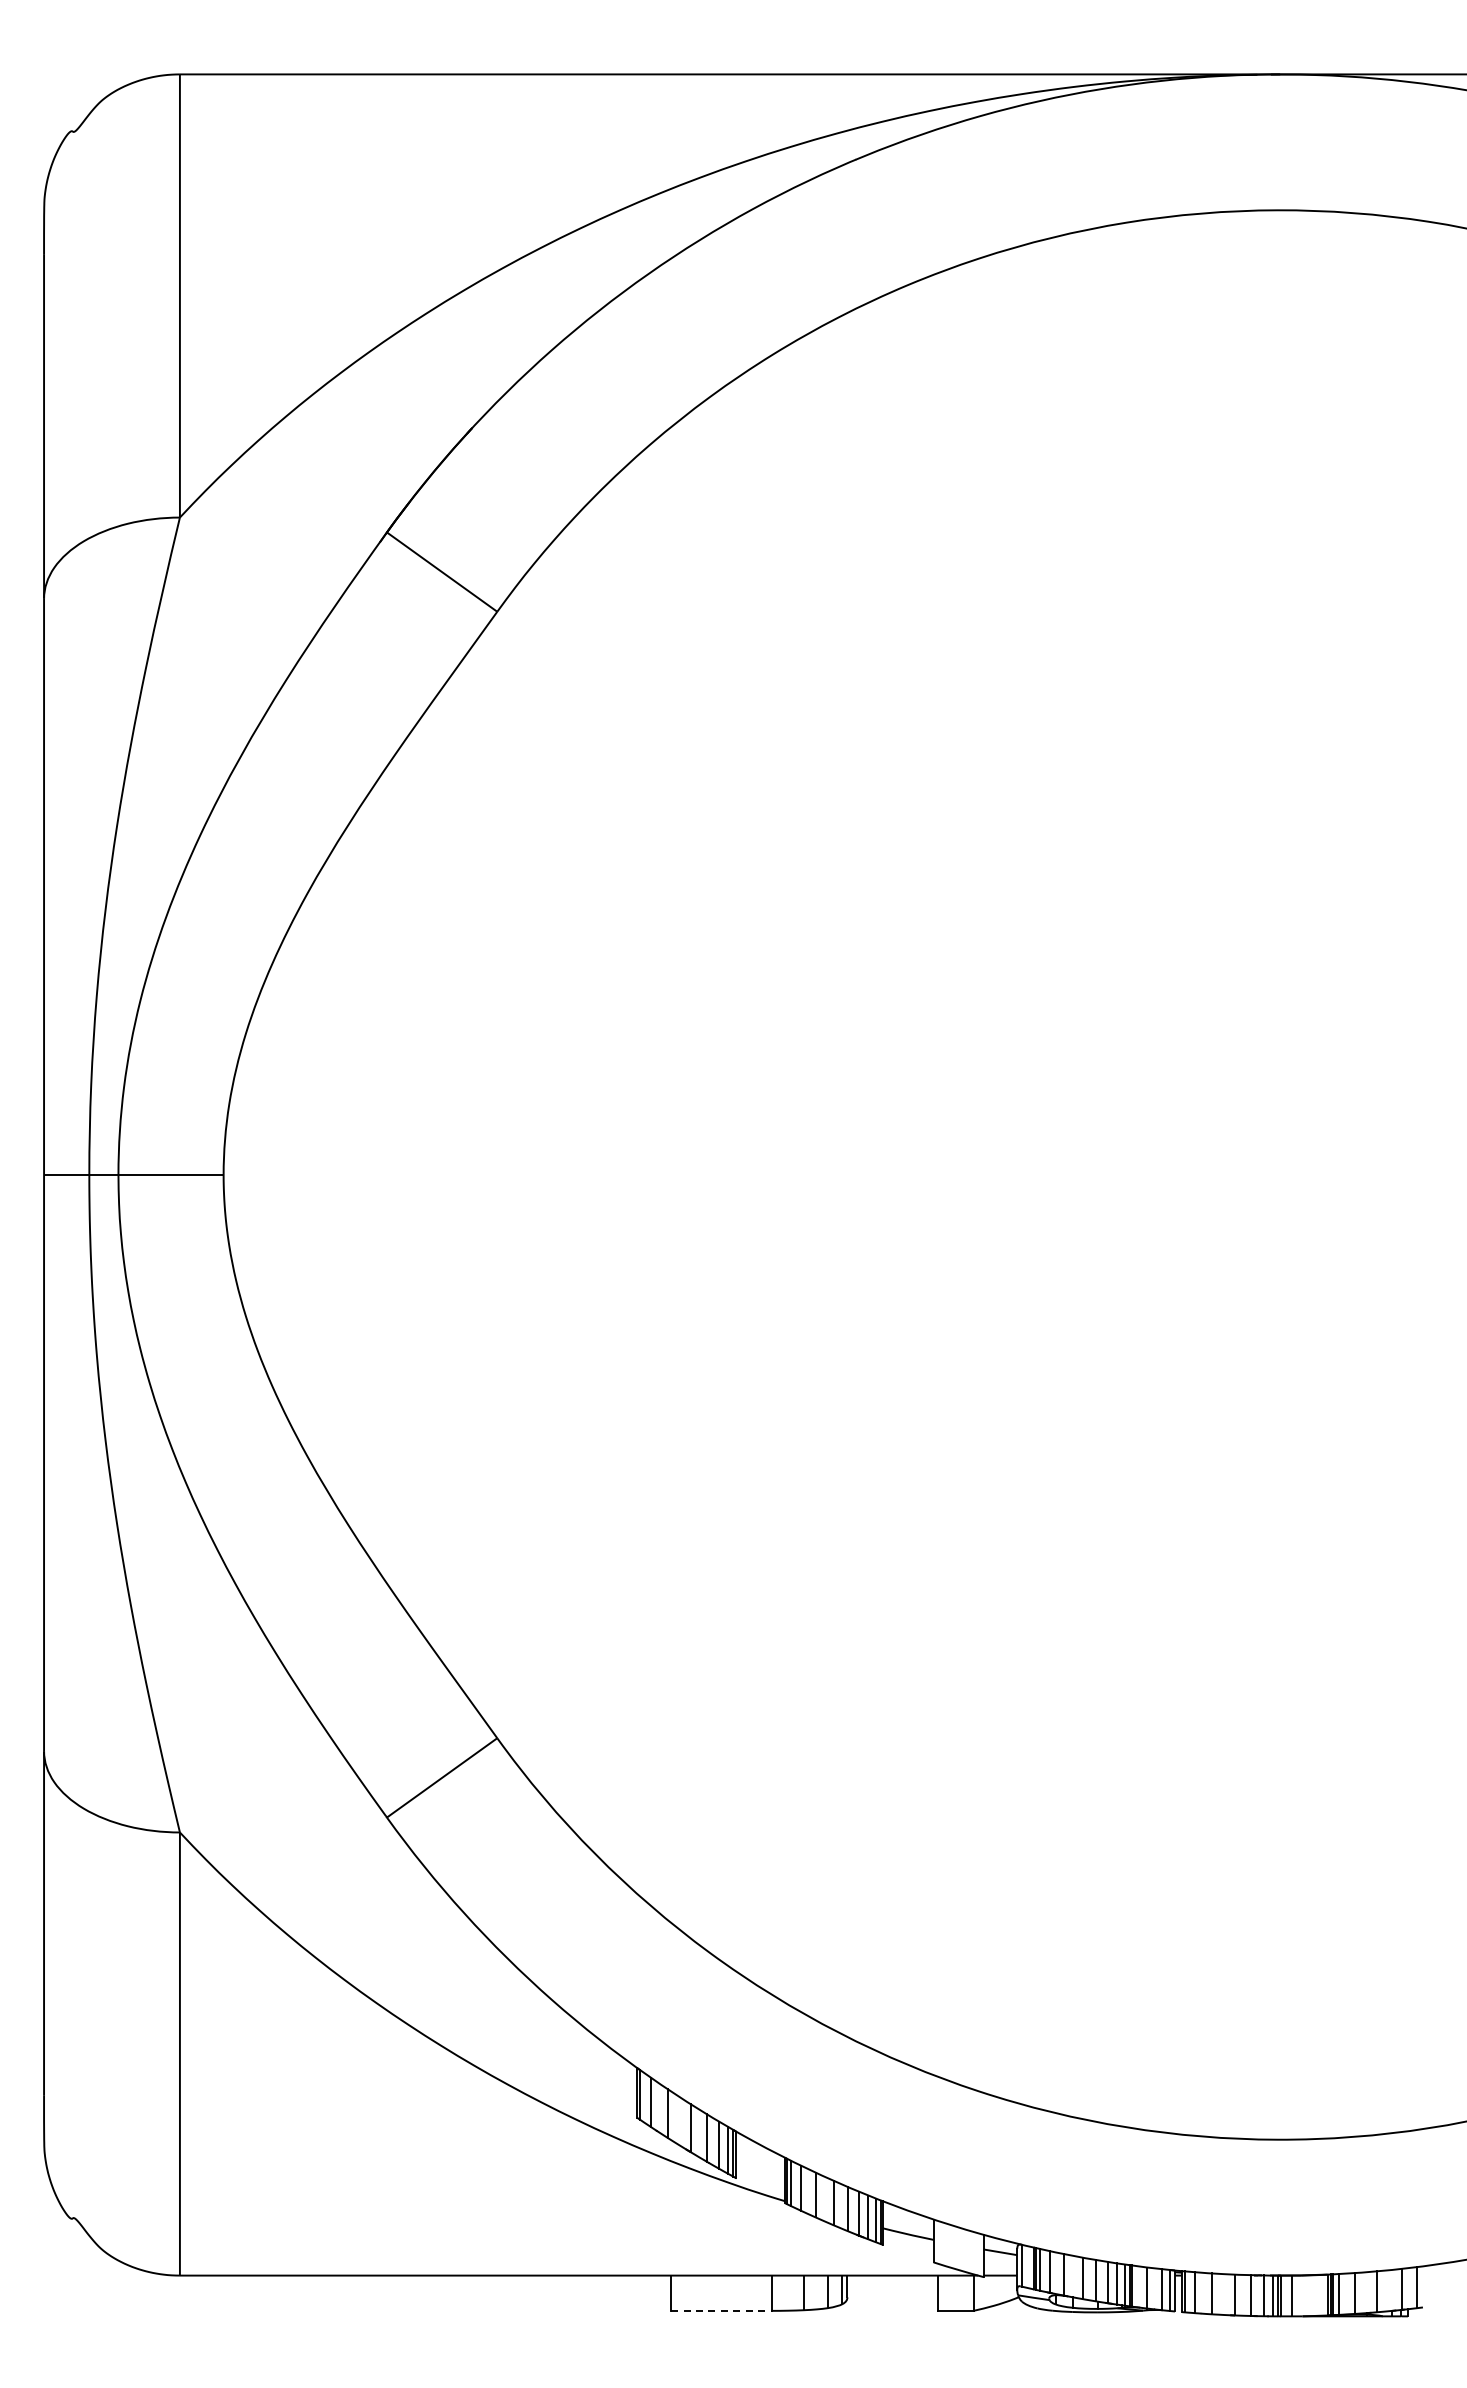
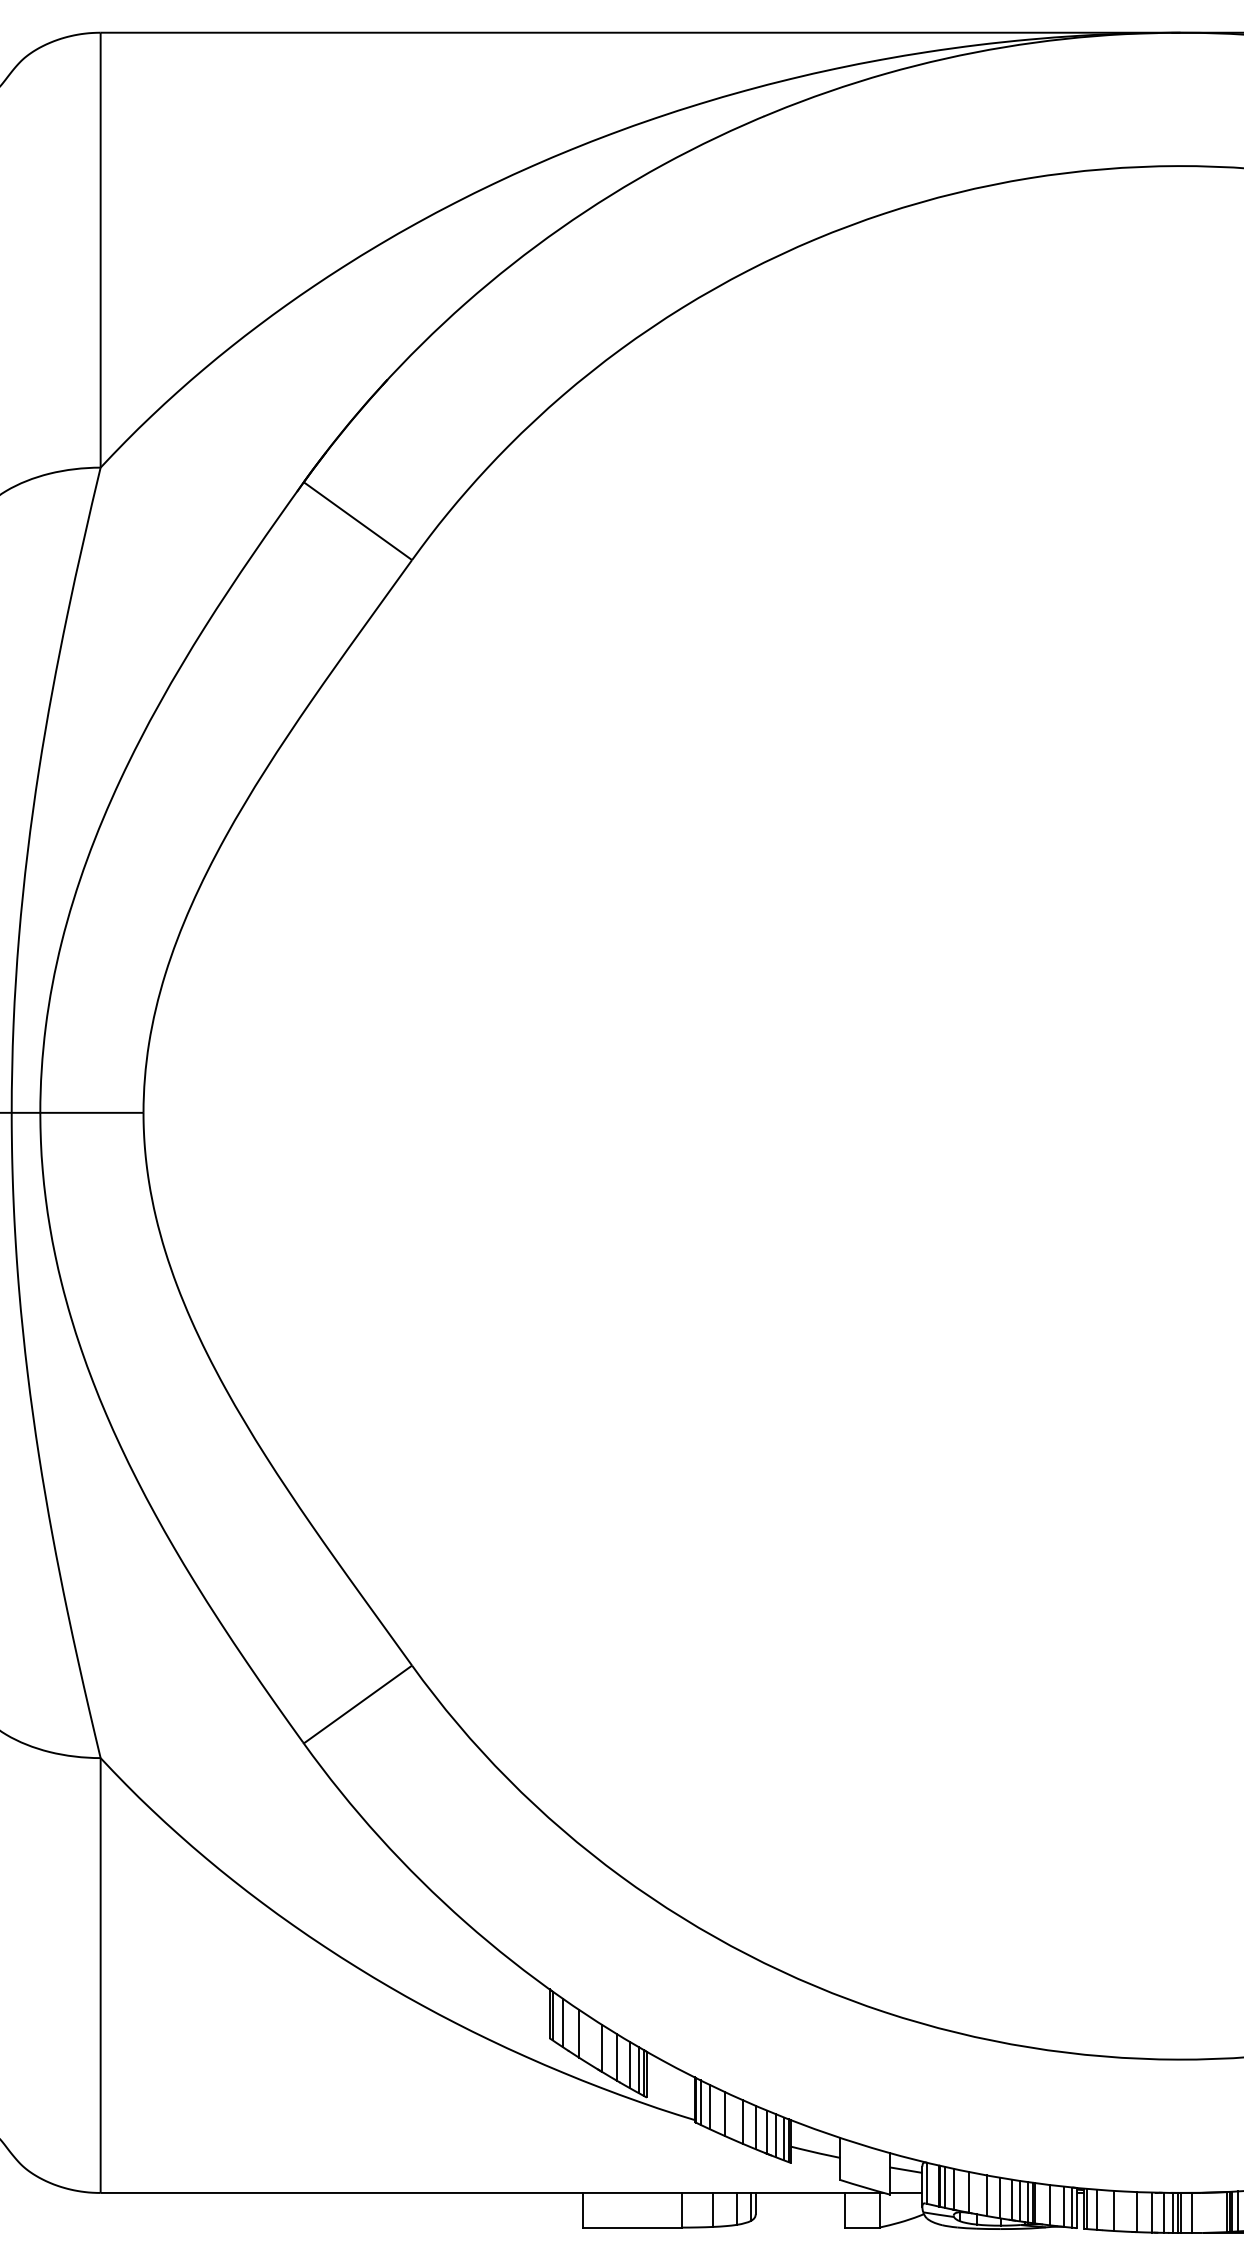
line: (722, 2310) -> (633, 2227), dashed -> solid

